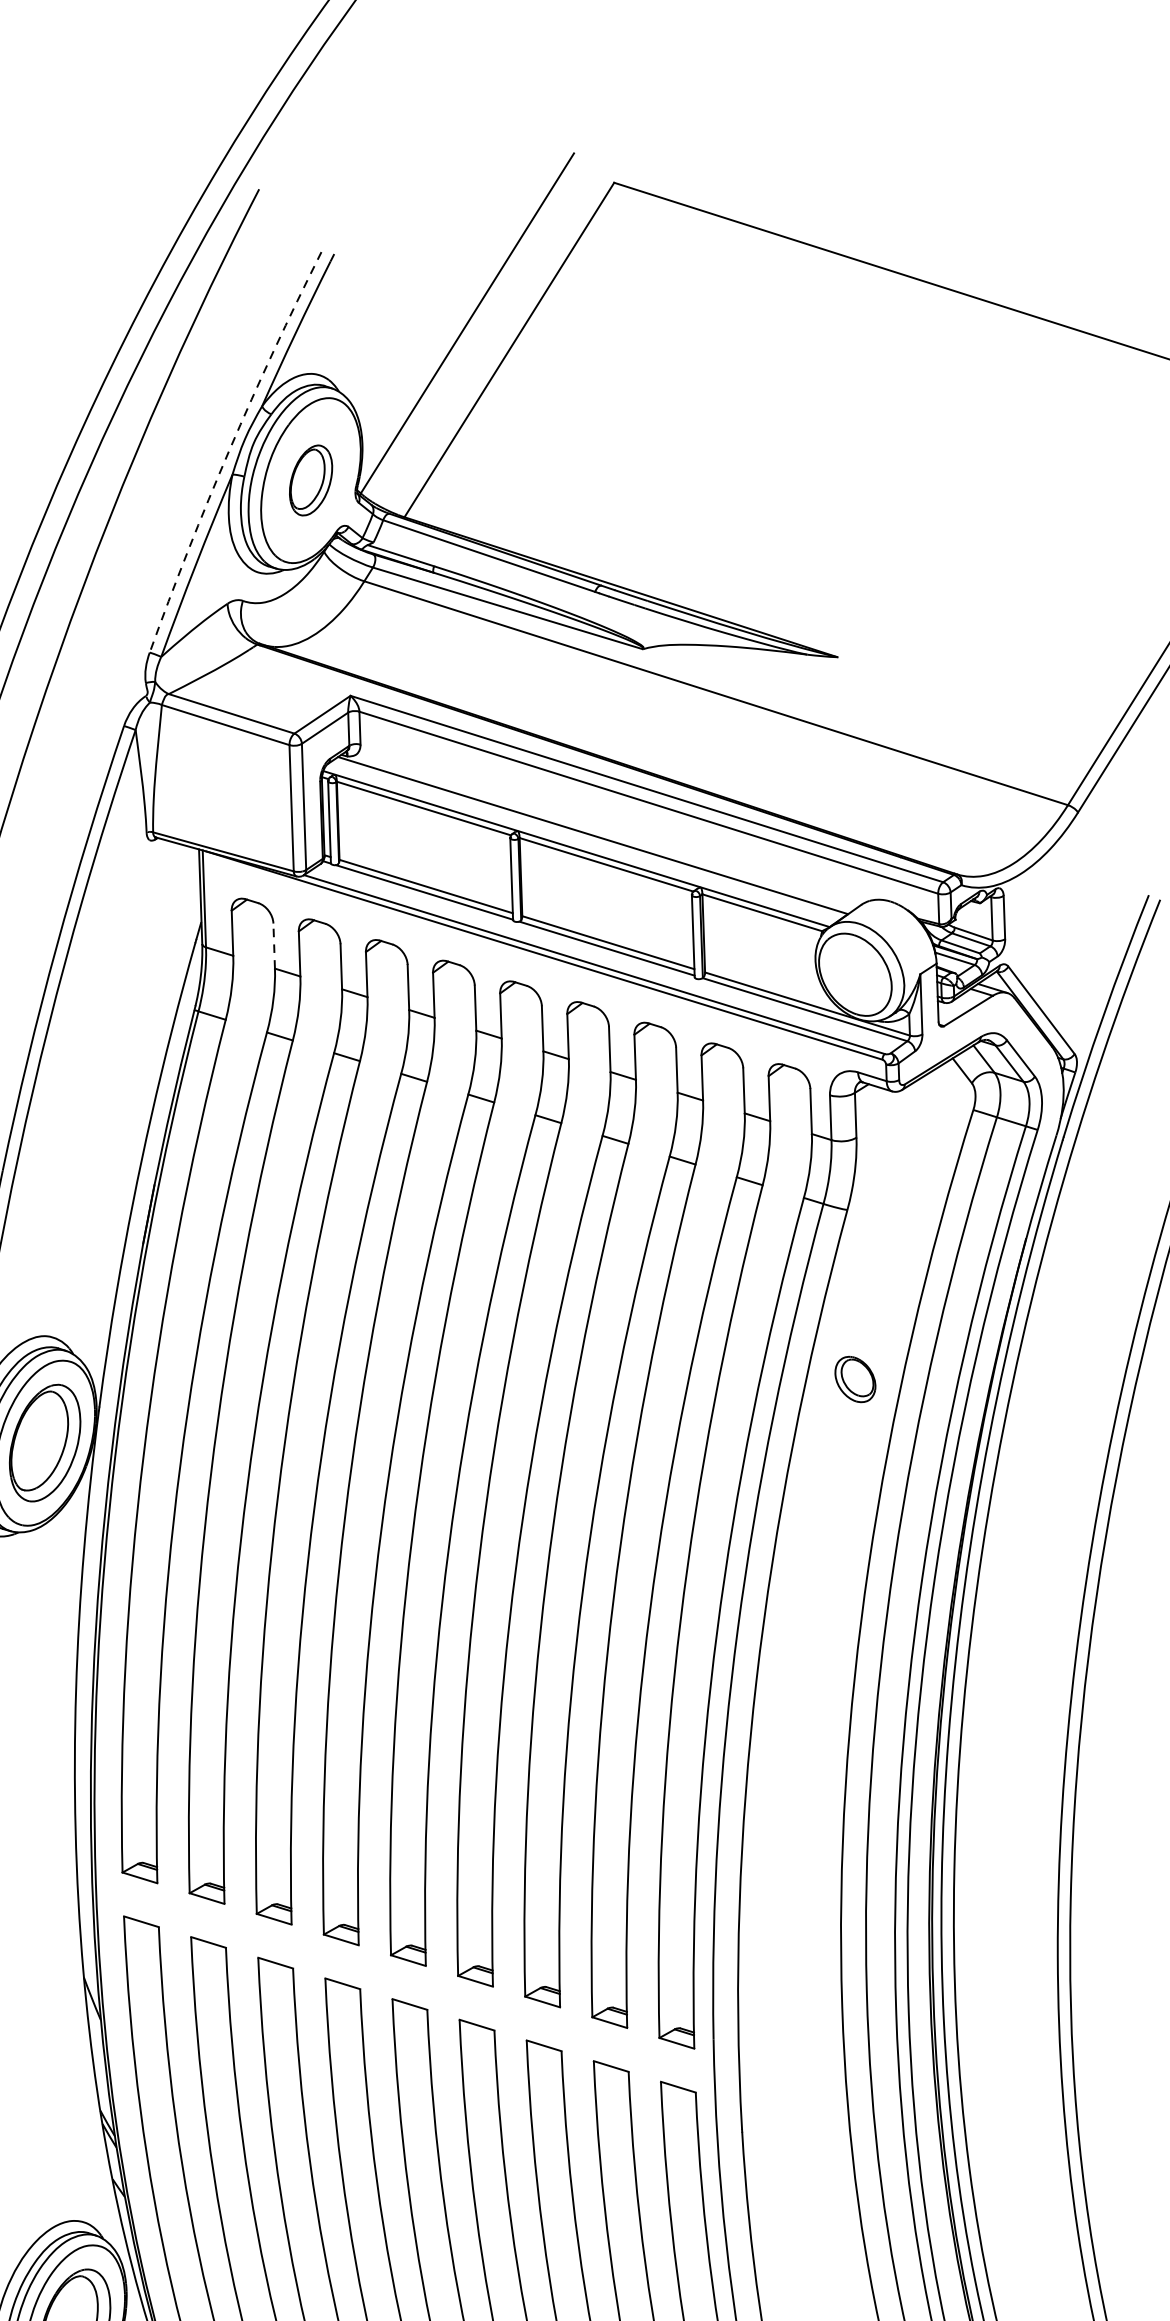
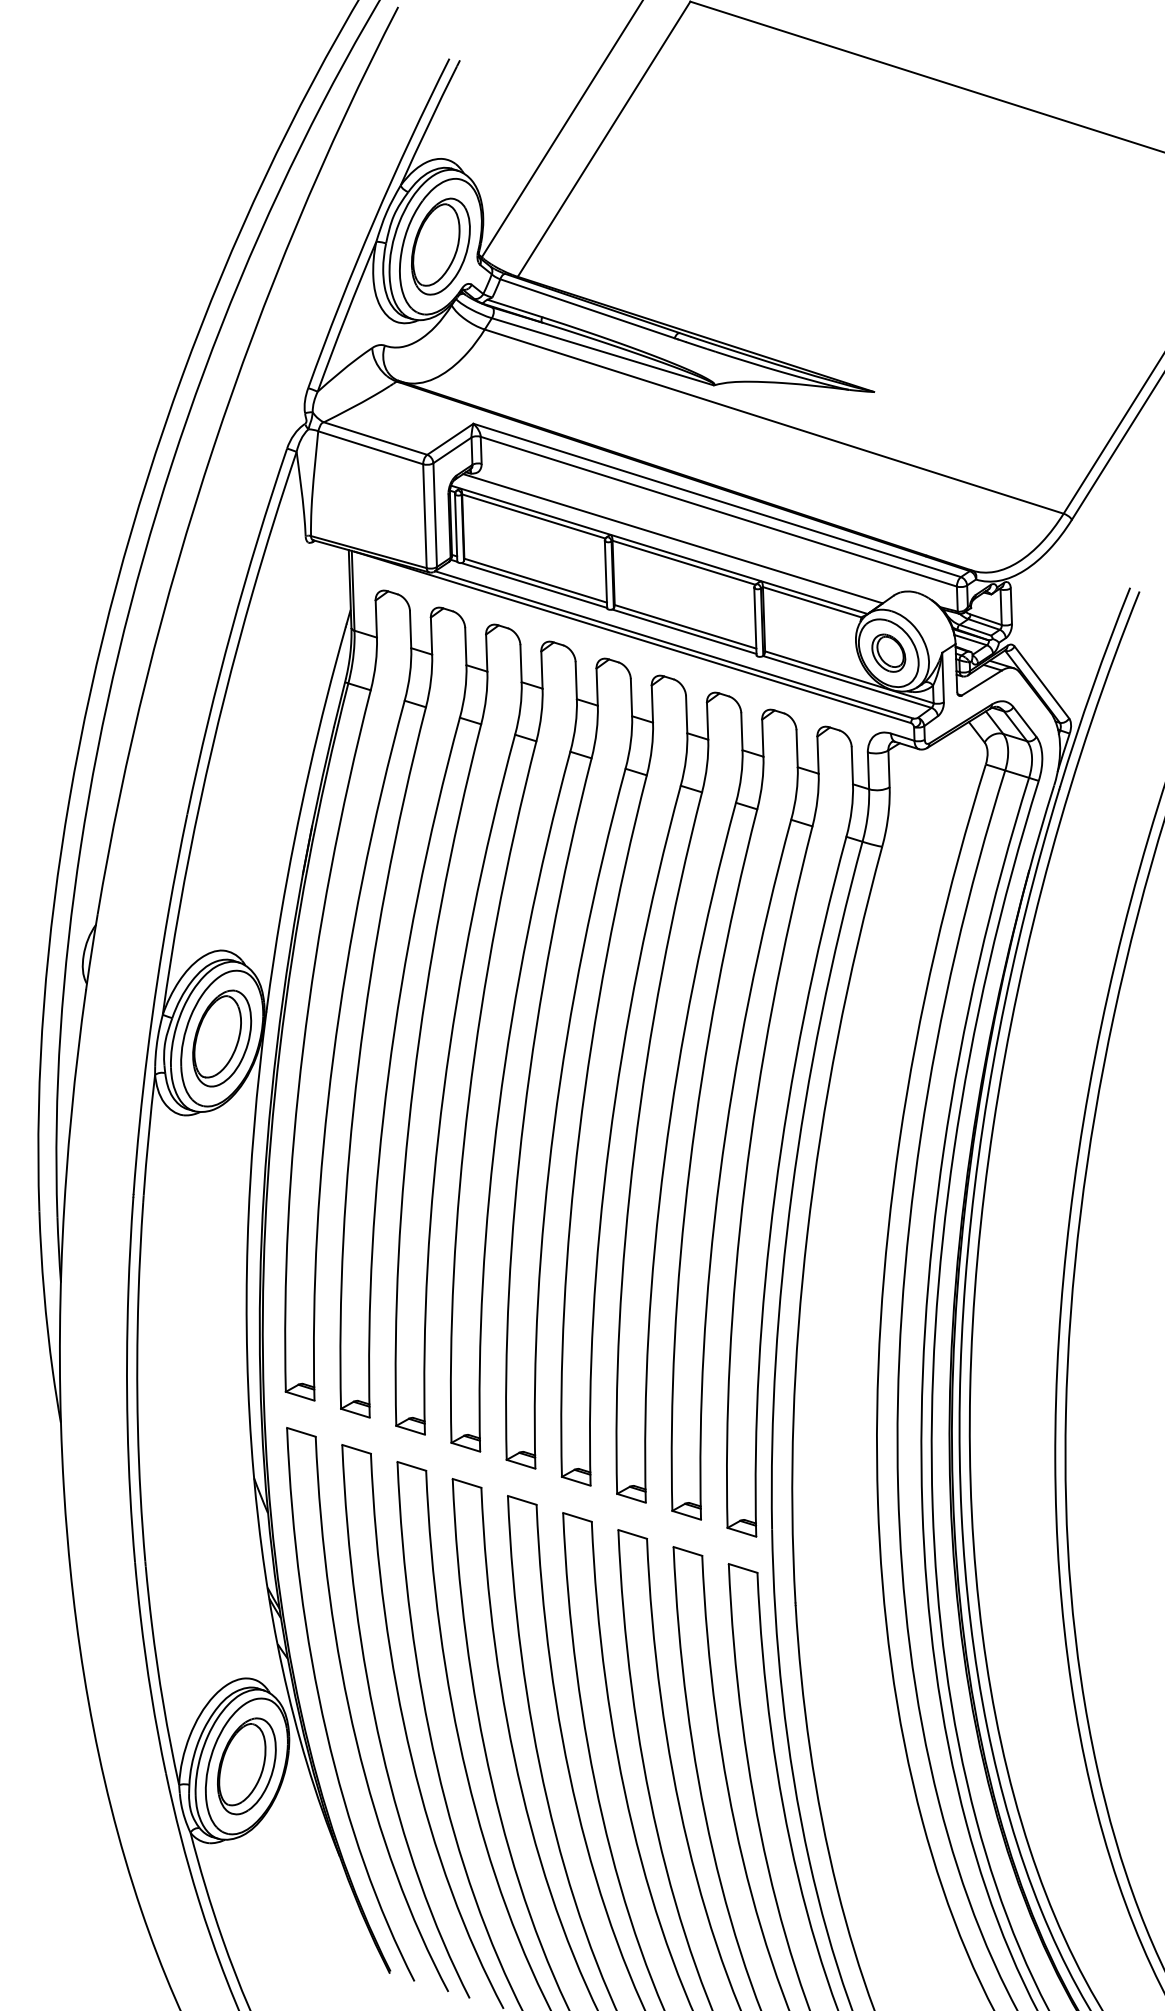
arc: (229, 449) -> (373, 221), dashed -> solid
part: (310, 480) -> (440, 246), size x1.67
line: (274, 945) -> (410, 629), dashed -> solid
part: (855, 1378) -> (888, 652), moved

